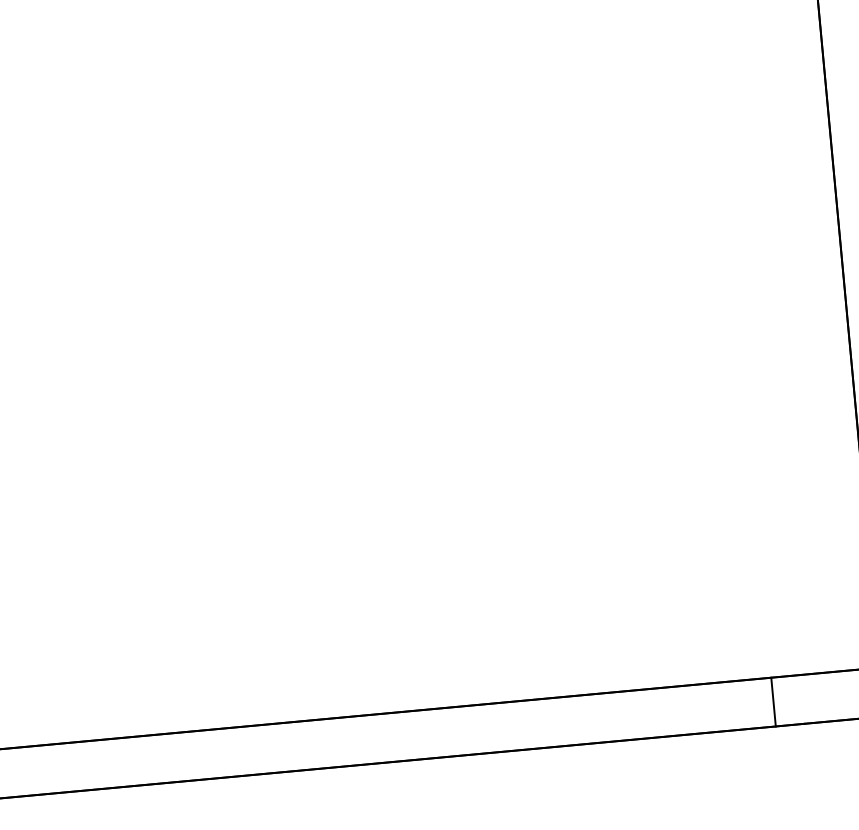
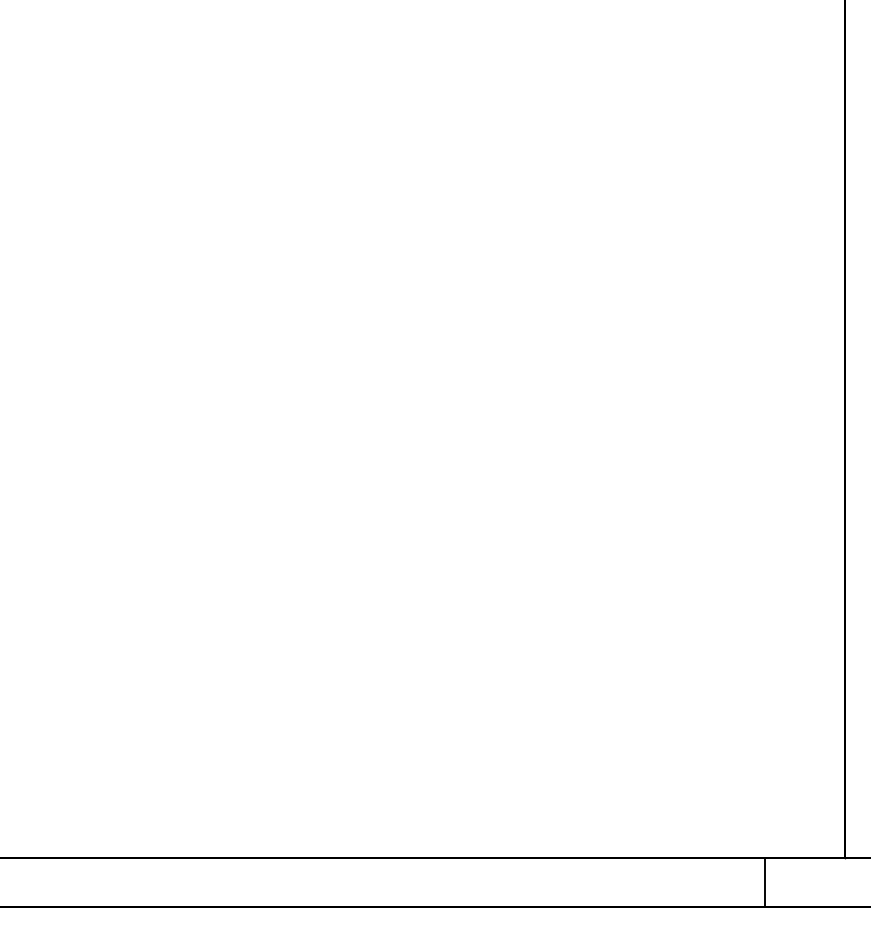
line: (773, 701) -> (765, 881), moved

